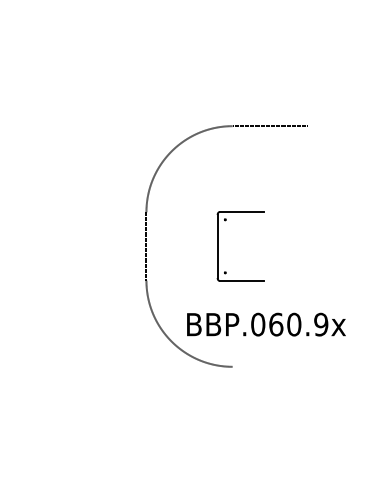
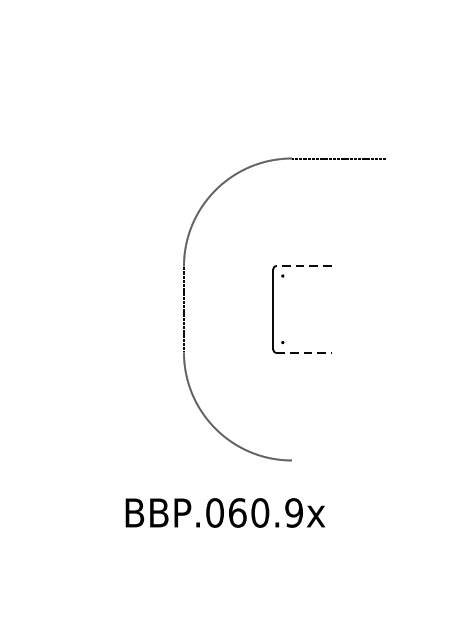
line: (241, 212) -> (303, 266), solid -> dashed
line: (242, 280) -> (304, 352), solid -> dashed
text: (266, 324) -> (225, 512), moved

